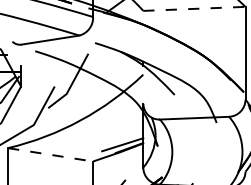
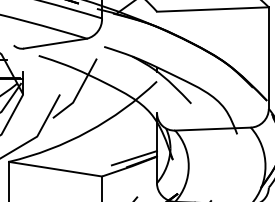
line: (194, 8) -> (212, 9), dashed -> solid
line: (51, 155) -> (56, 169), dashed -> solid

